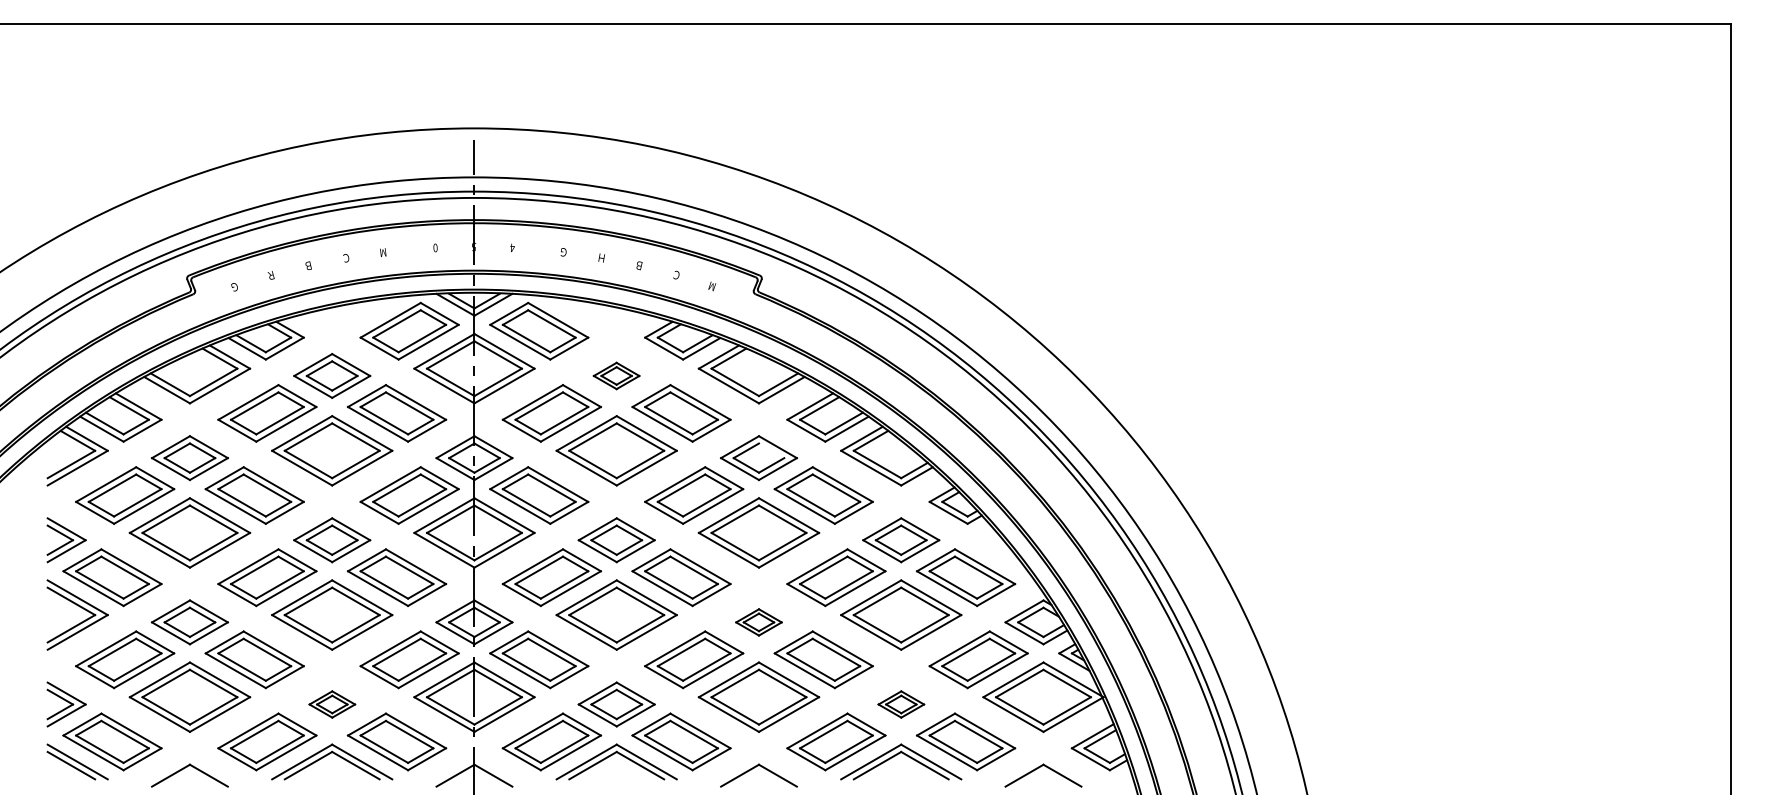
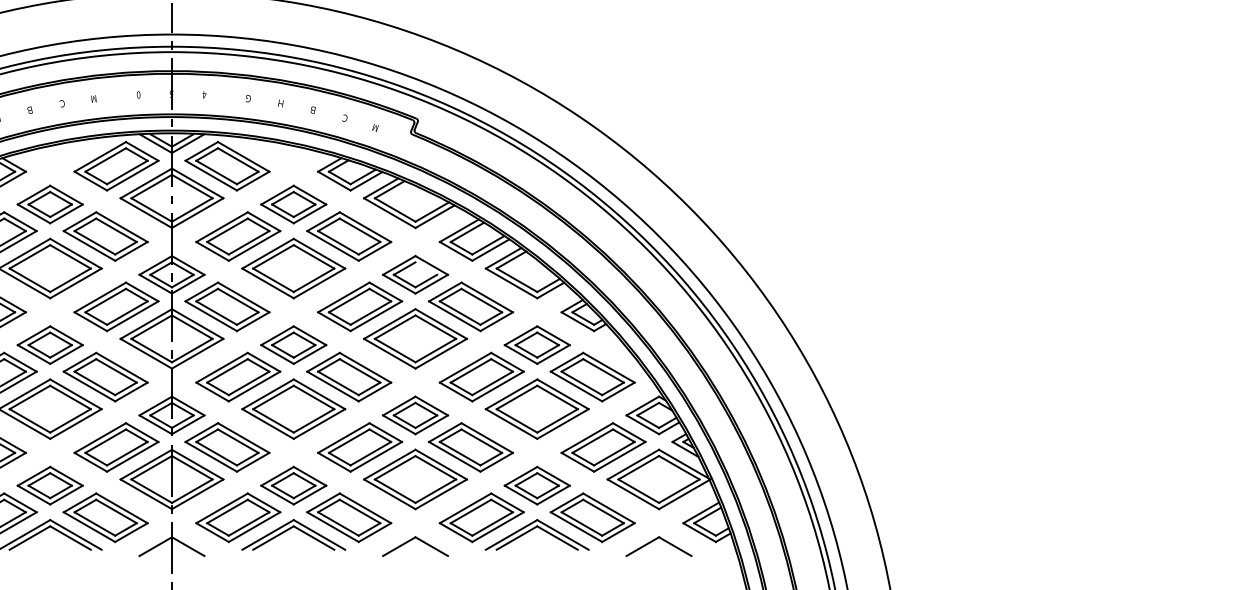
part: (616, 375) -> (293, 204), size x1.67
part: (758, 622) -> (415, 415), size x1.67
part: (332, 704) -> (50, 485), size x1.67
part: (901, 704) -> (537, 485), size x1.67

